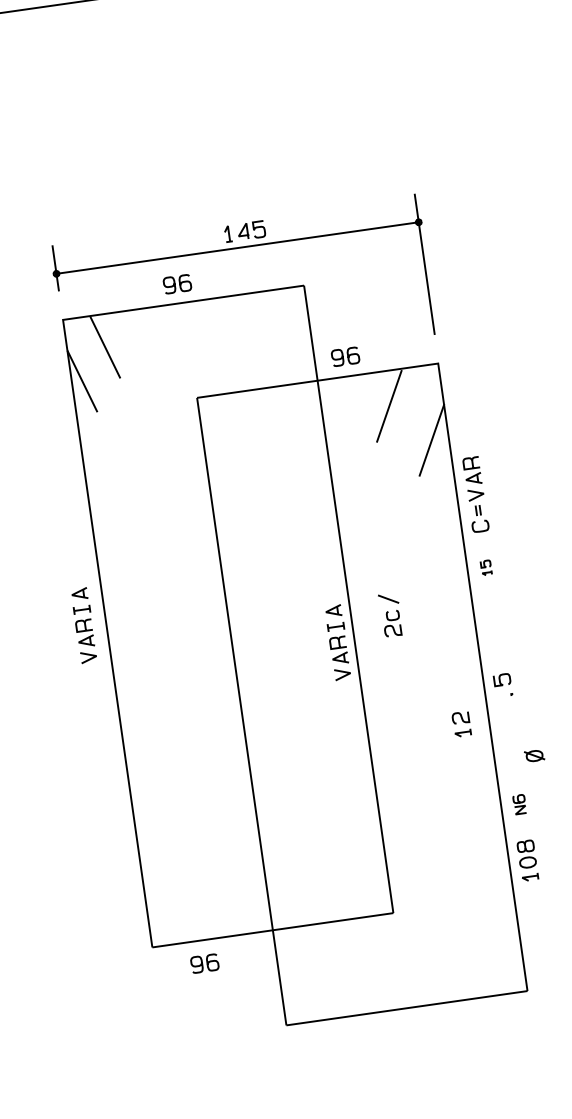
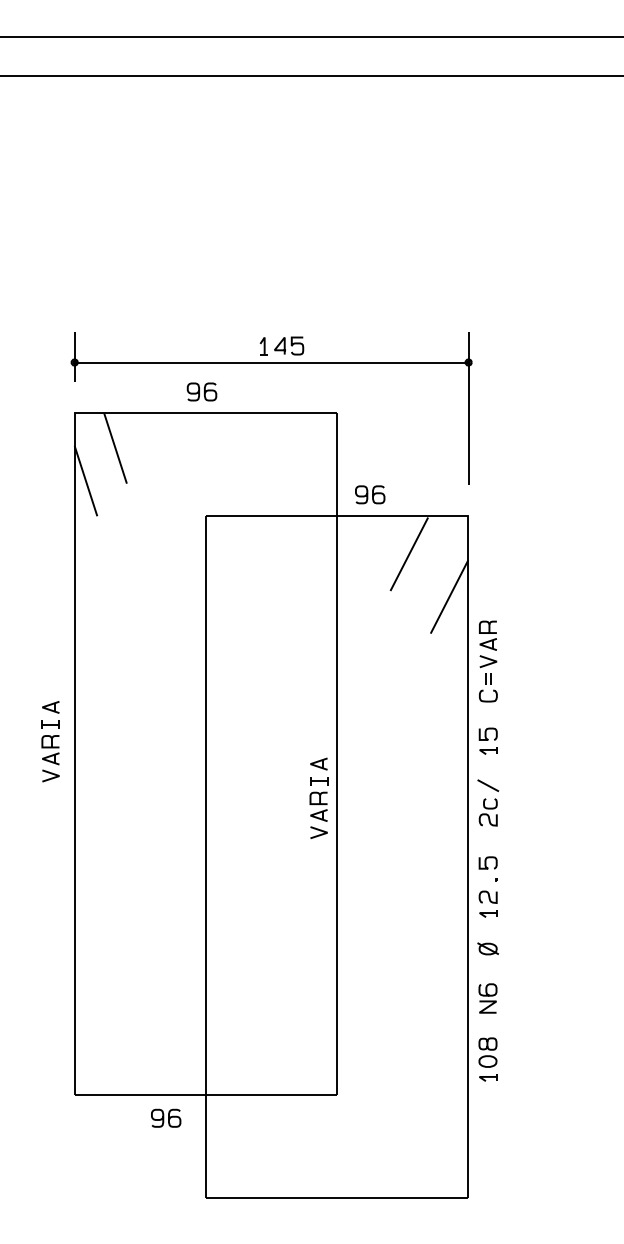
part: (485, 567) -> (487, 740), size x1.67
part: (390, 614) -> (488, 802), moved
part: (460, 723) -> (487, 903), moved
part: (533, 755) -> (487, 948), moved
part: (519, 804) -> (487, 998), size x1.43
part: (205, 962) -> (166, 1117), moved

